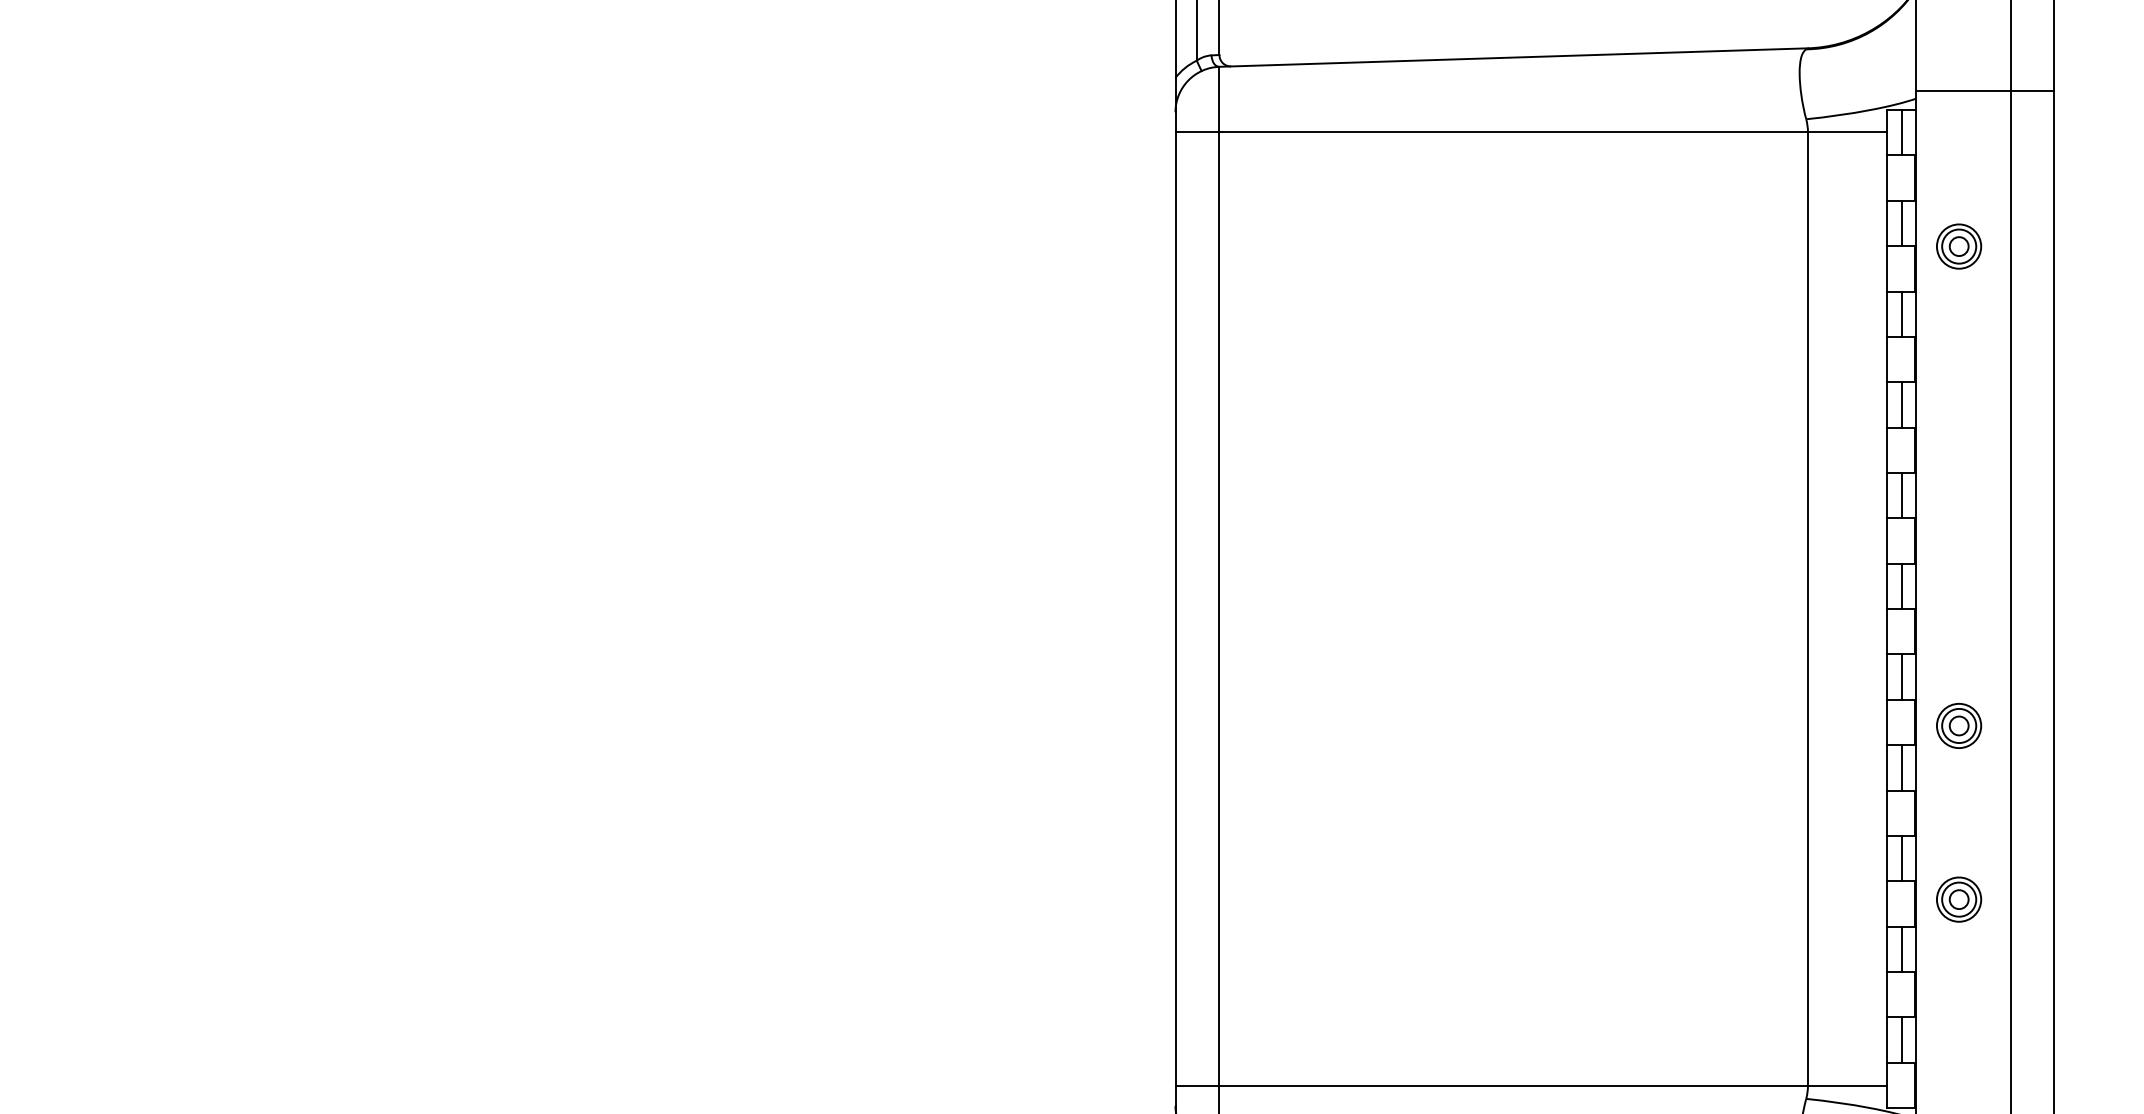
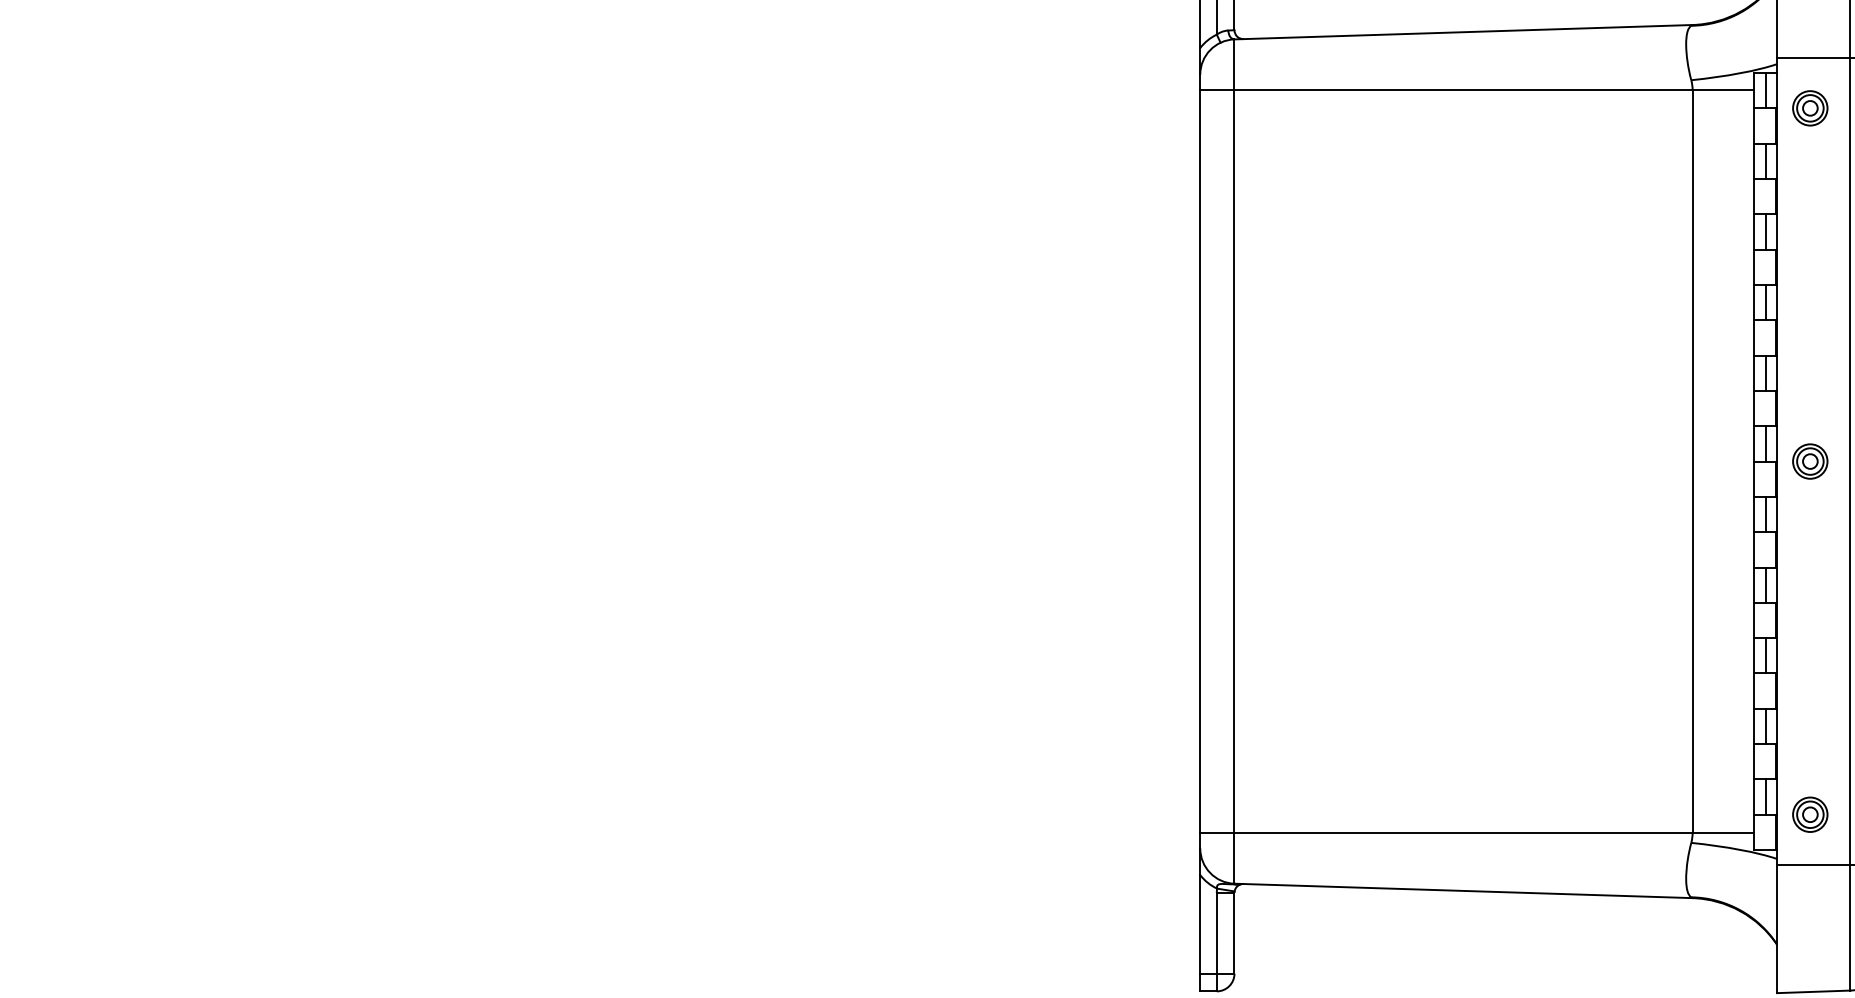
part: (1959, 246) -> (1810, 108), moved
part: (1959, 725) -> (1810, 461), moved
part: (1959, 899) -> (1810, 814), moved

